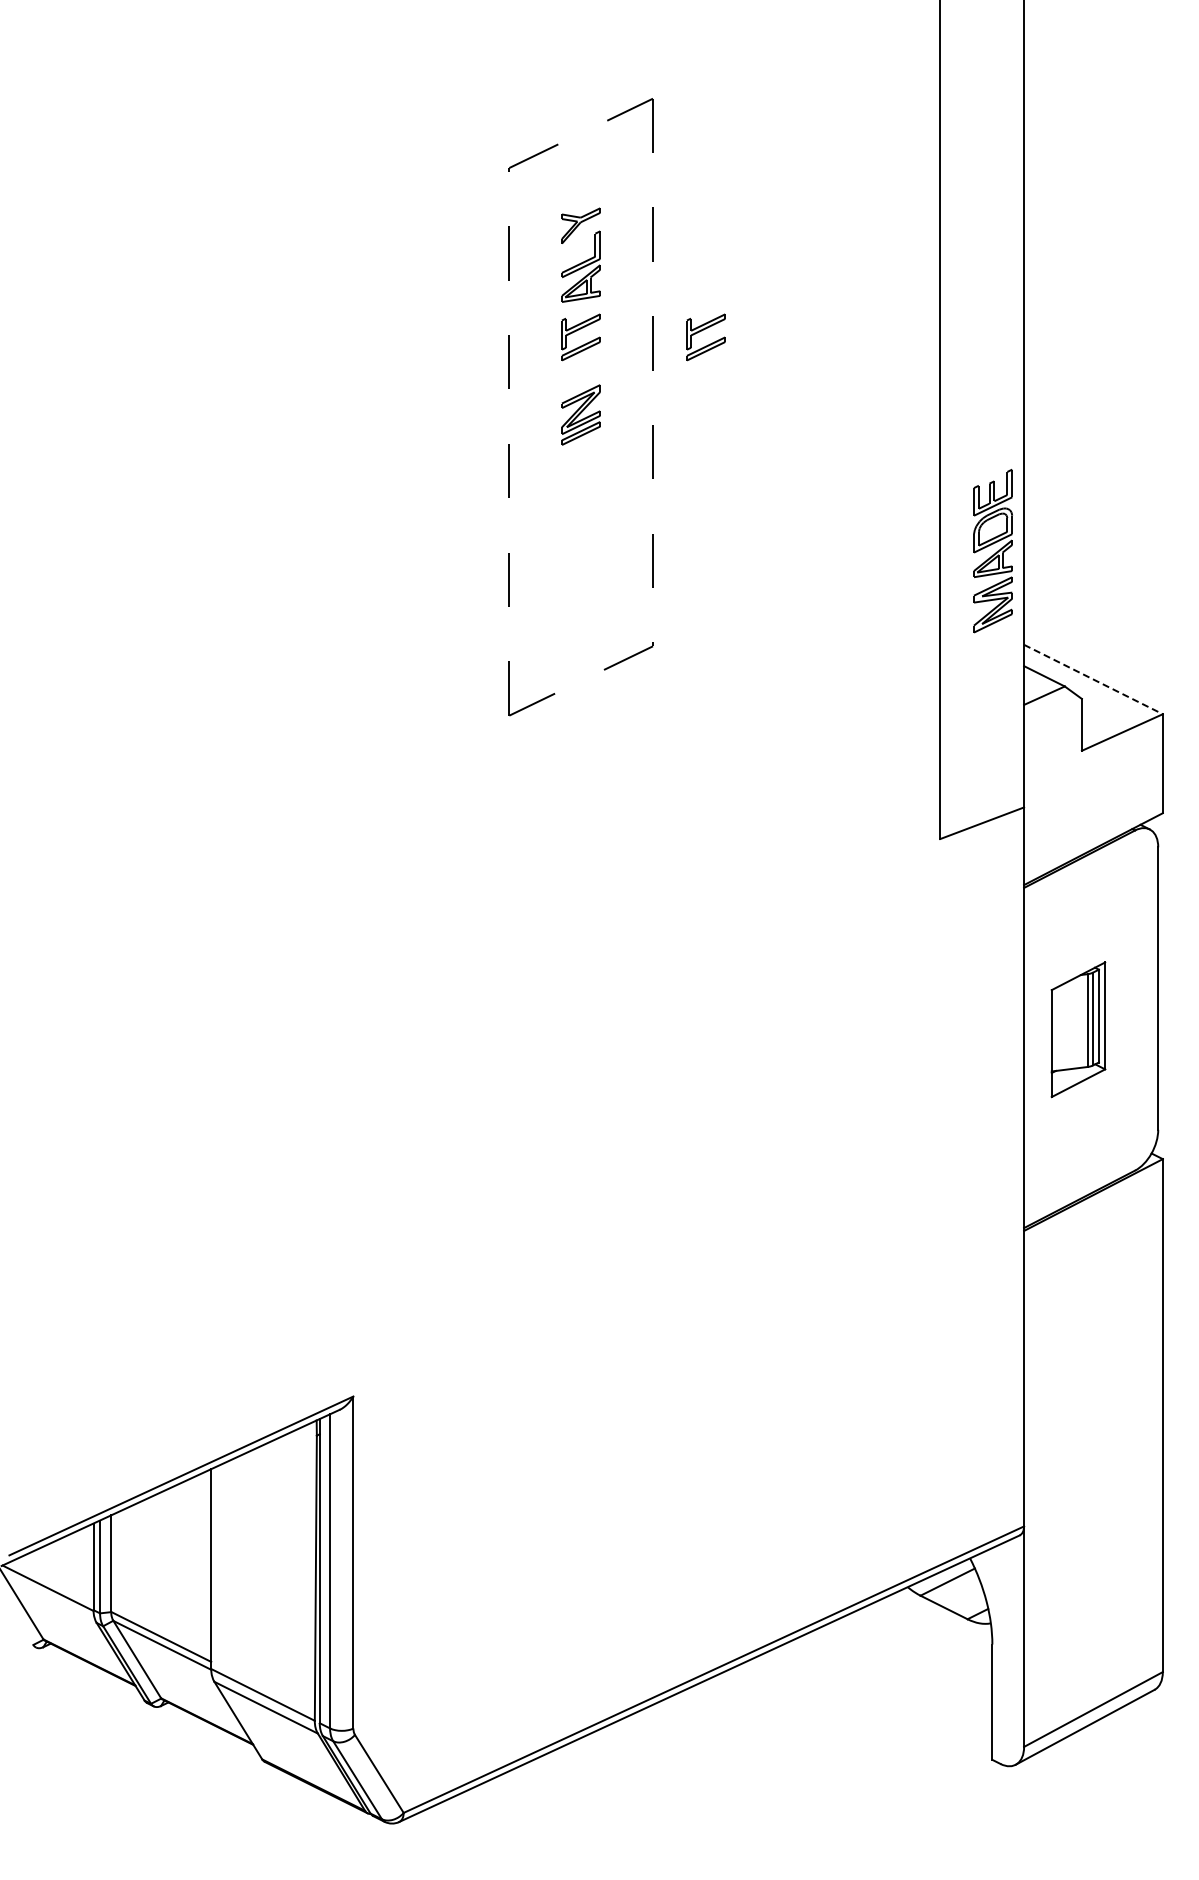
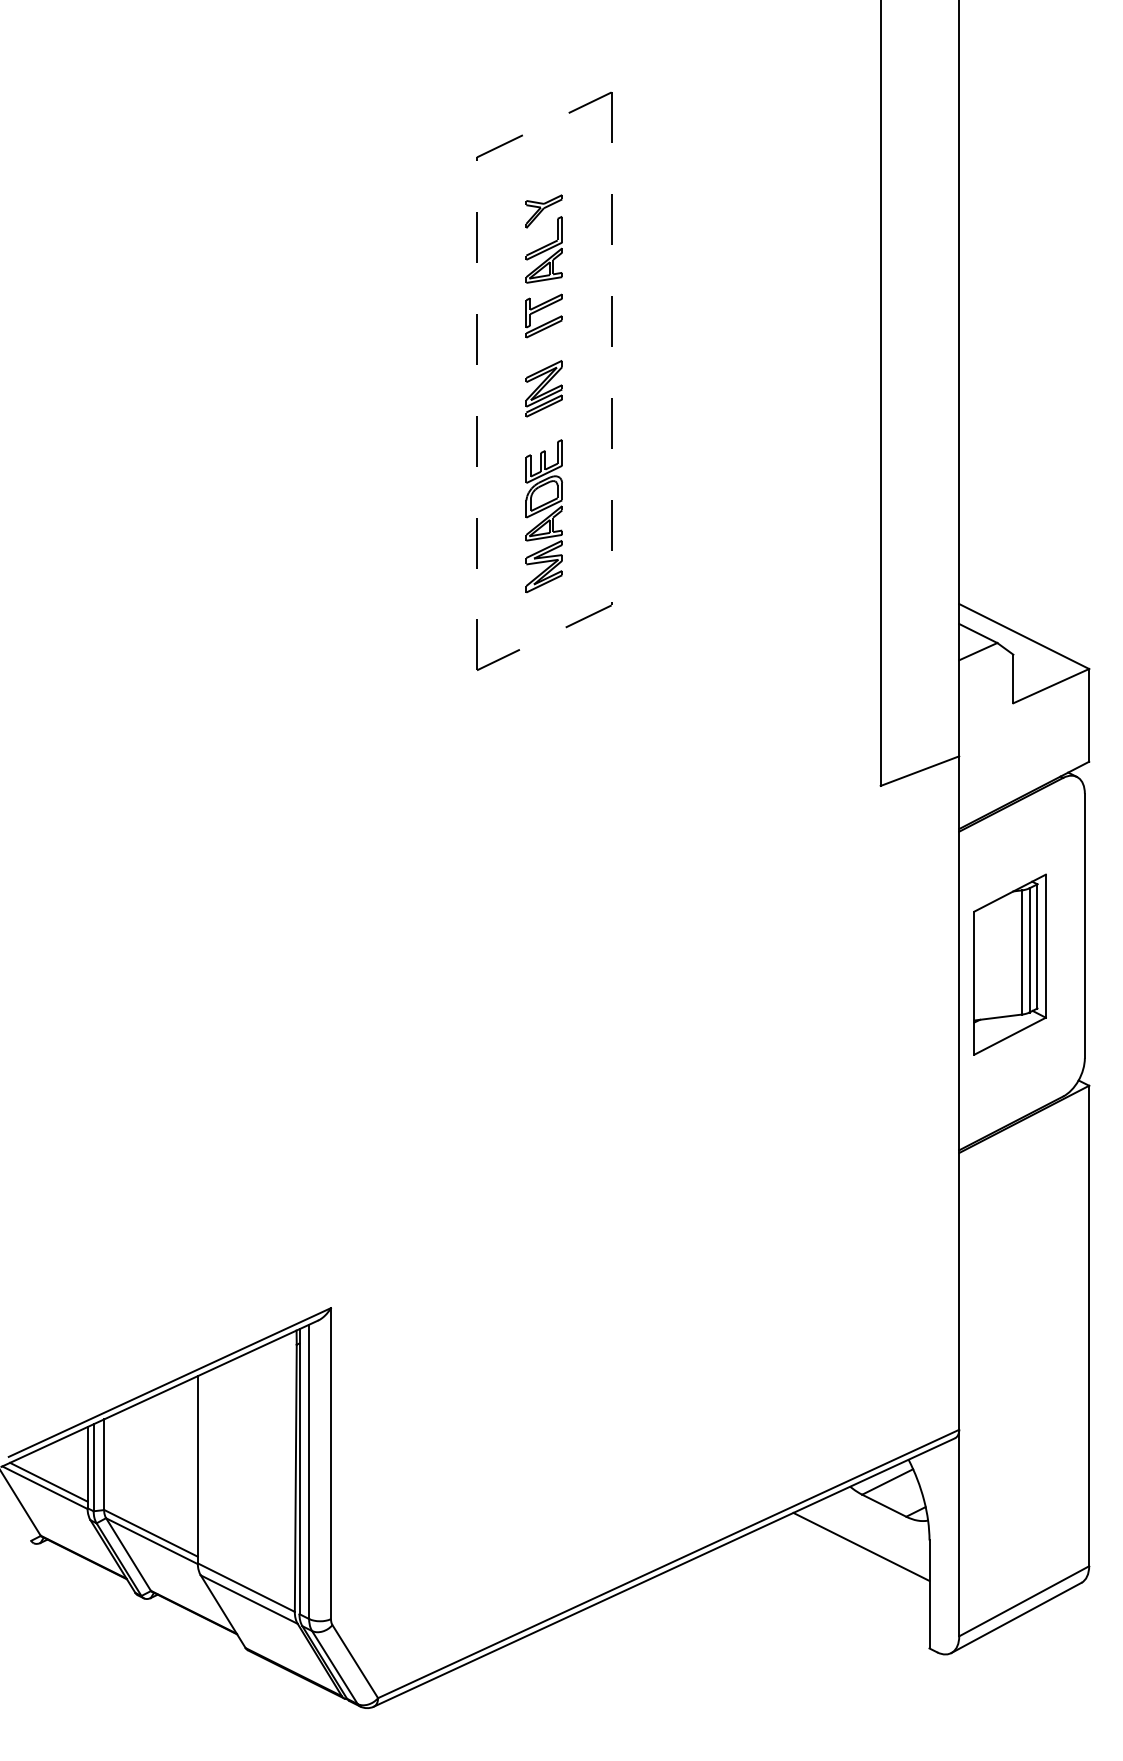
part: (701, 331) -> (657, 310), removed
part: (992, 551) -> (543, 516), moved
line: (1093, 679) -> (1024, 636), dashed -> solid
part: (1078, 1029) -> (1010, 964), size x1.43
line: (51, 1582) -> (48, 1482), added
line: (919, 1651) -> (861, 1546), added

